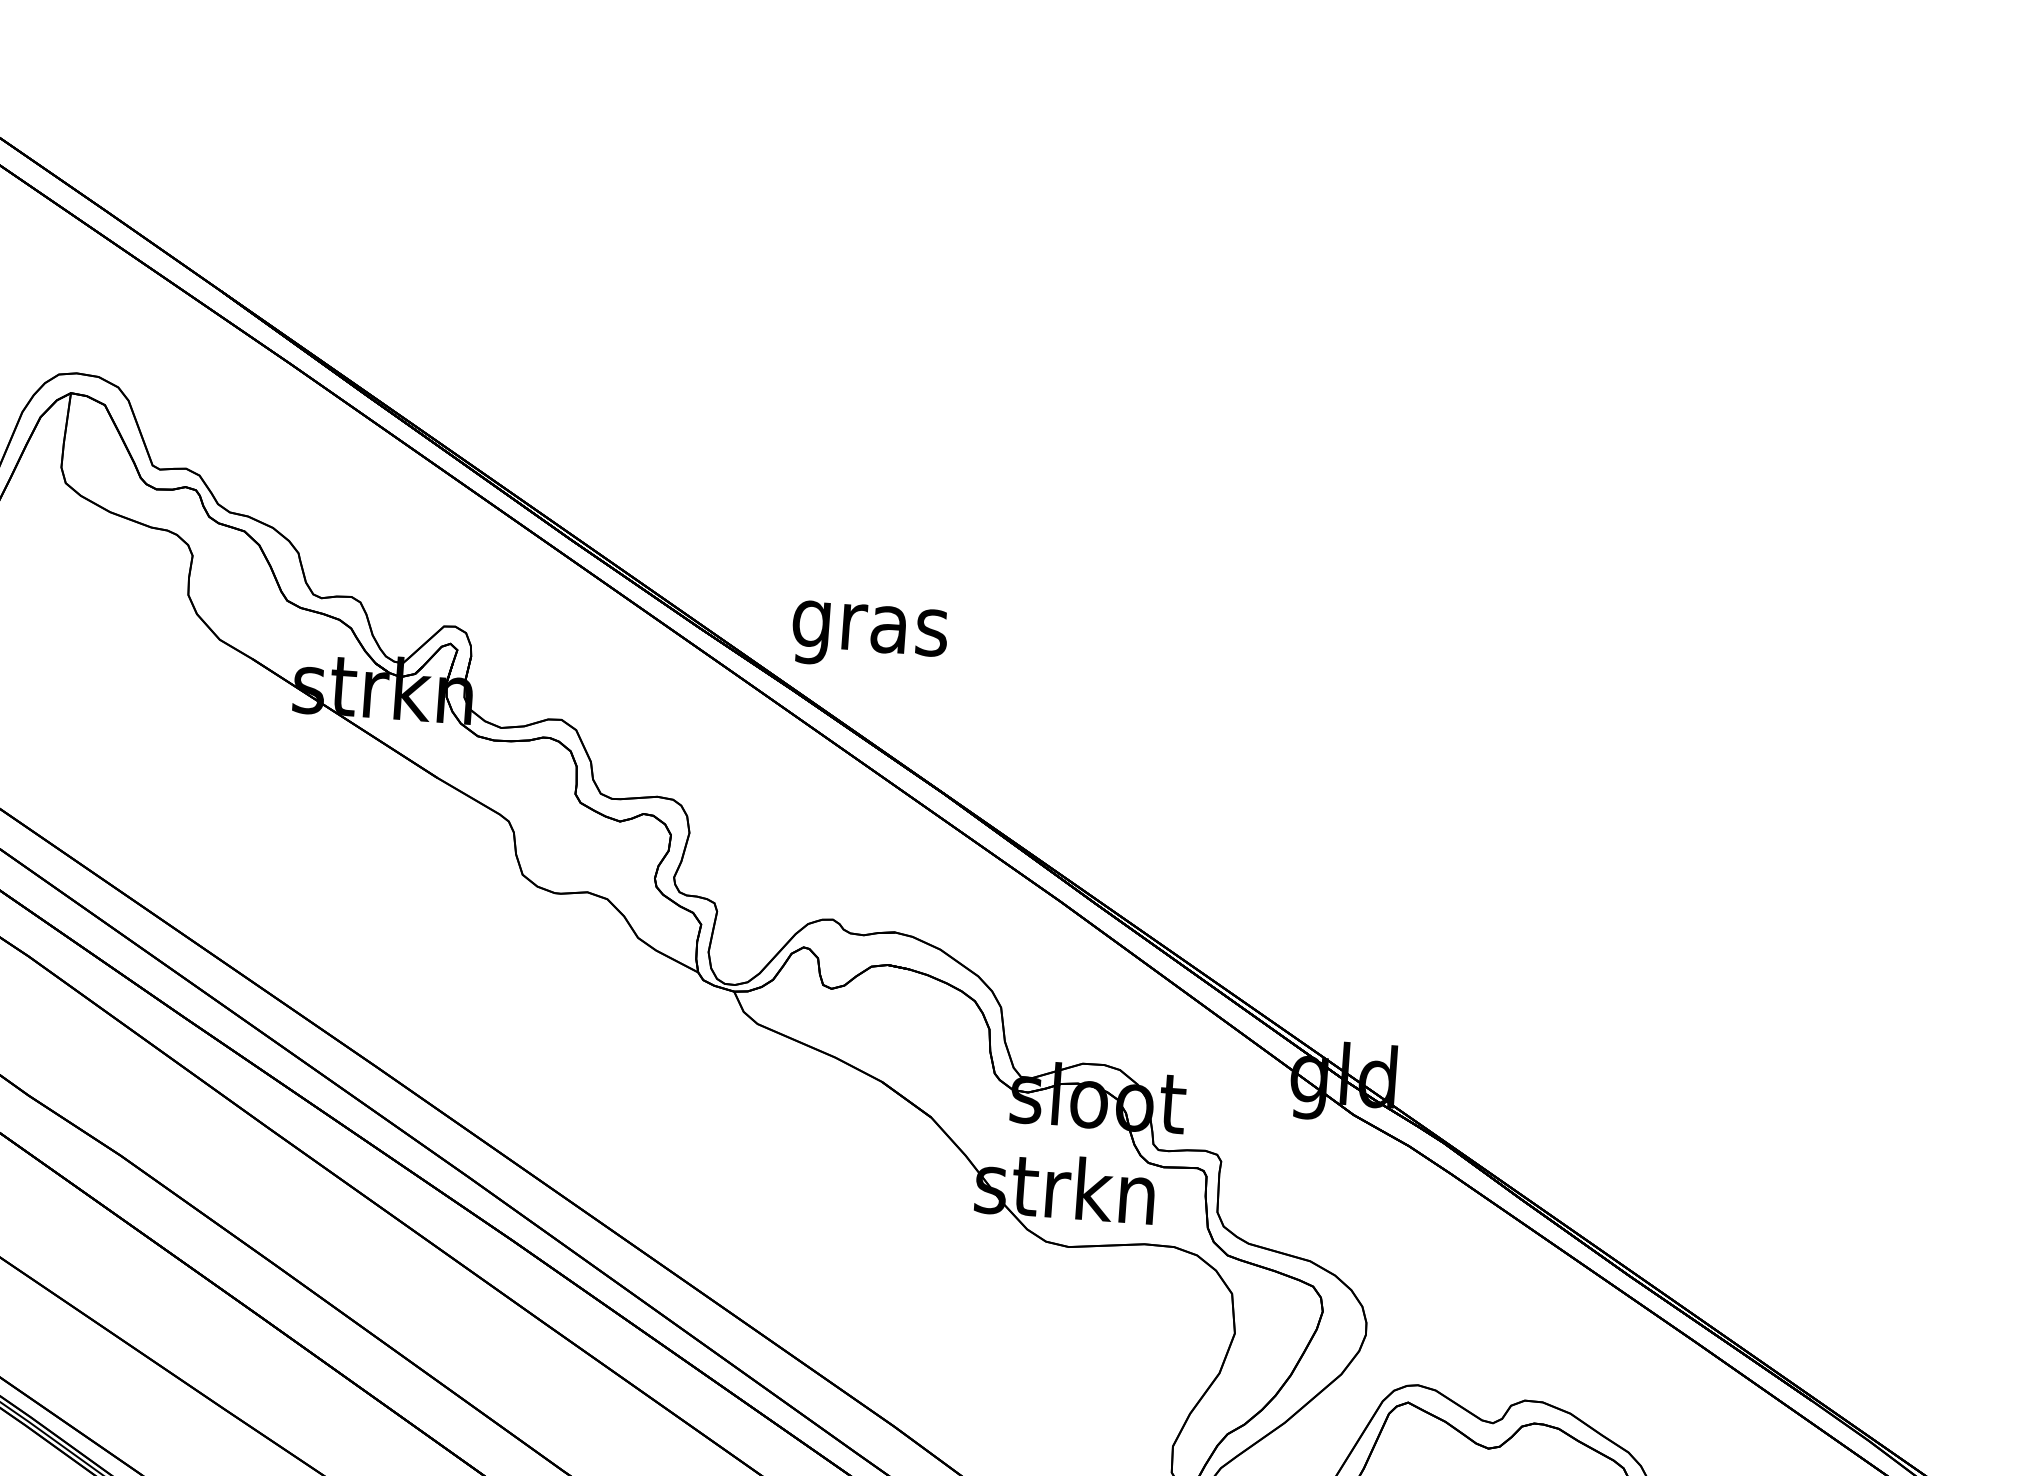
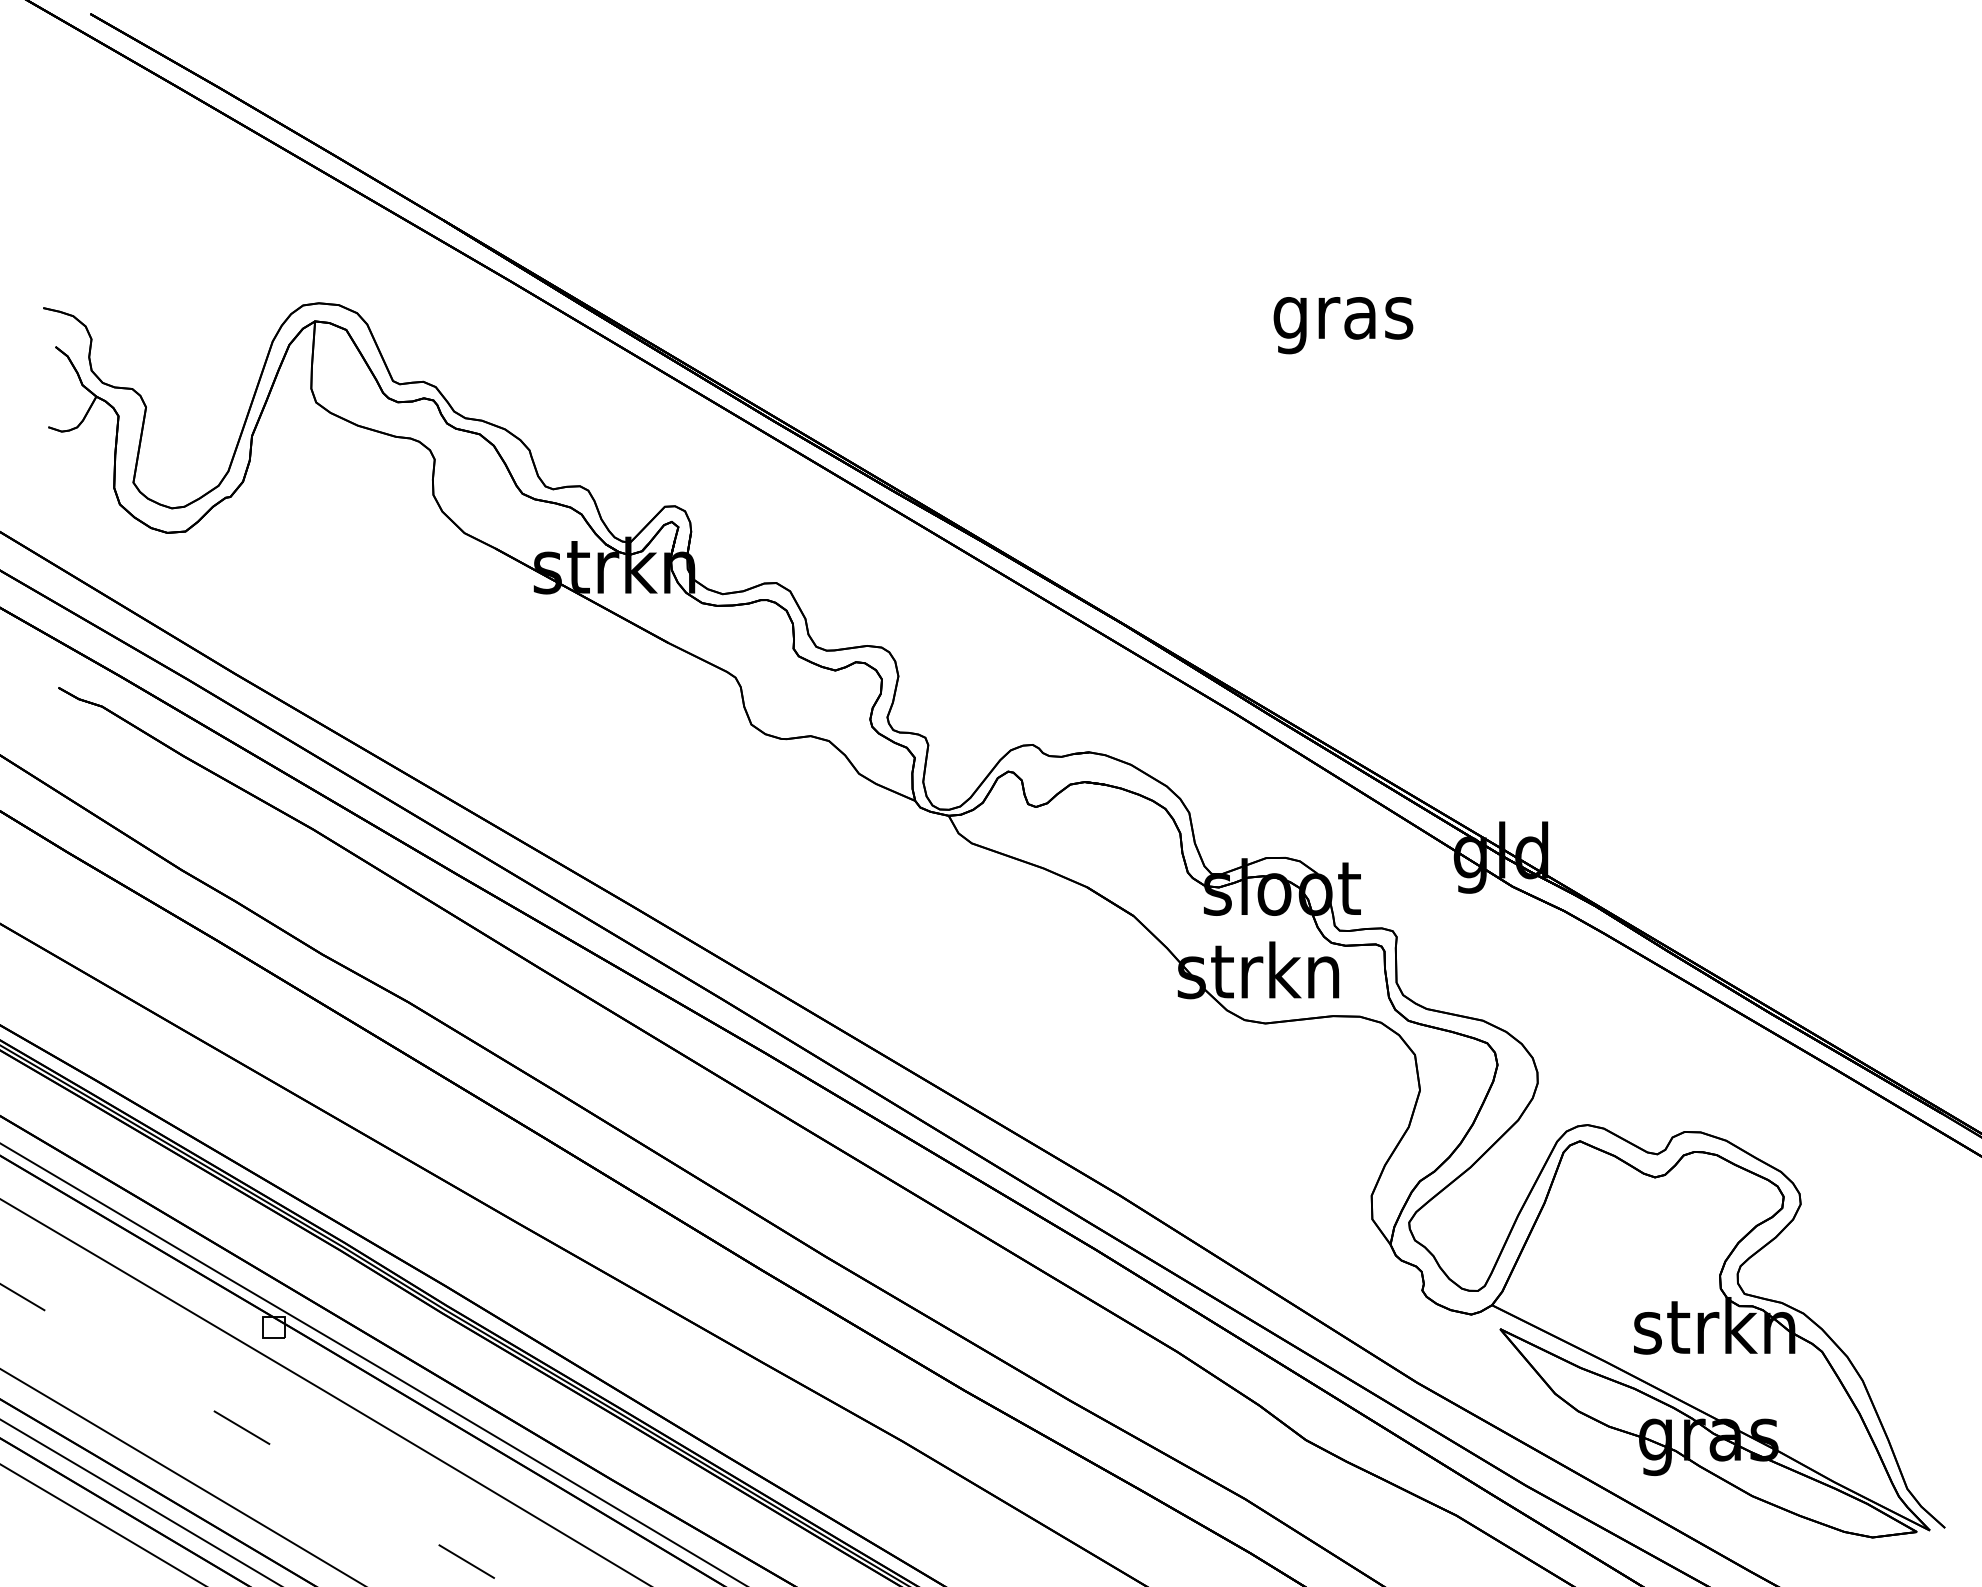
text: (869, 636) -> (1343, 325), moved

